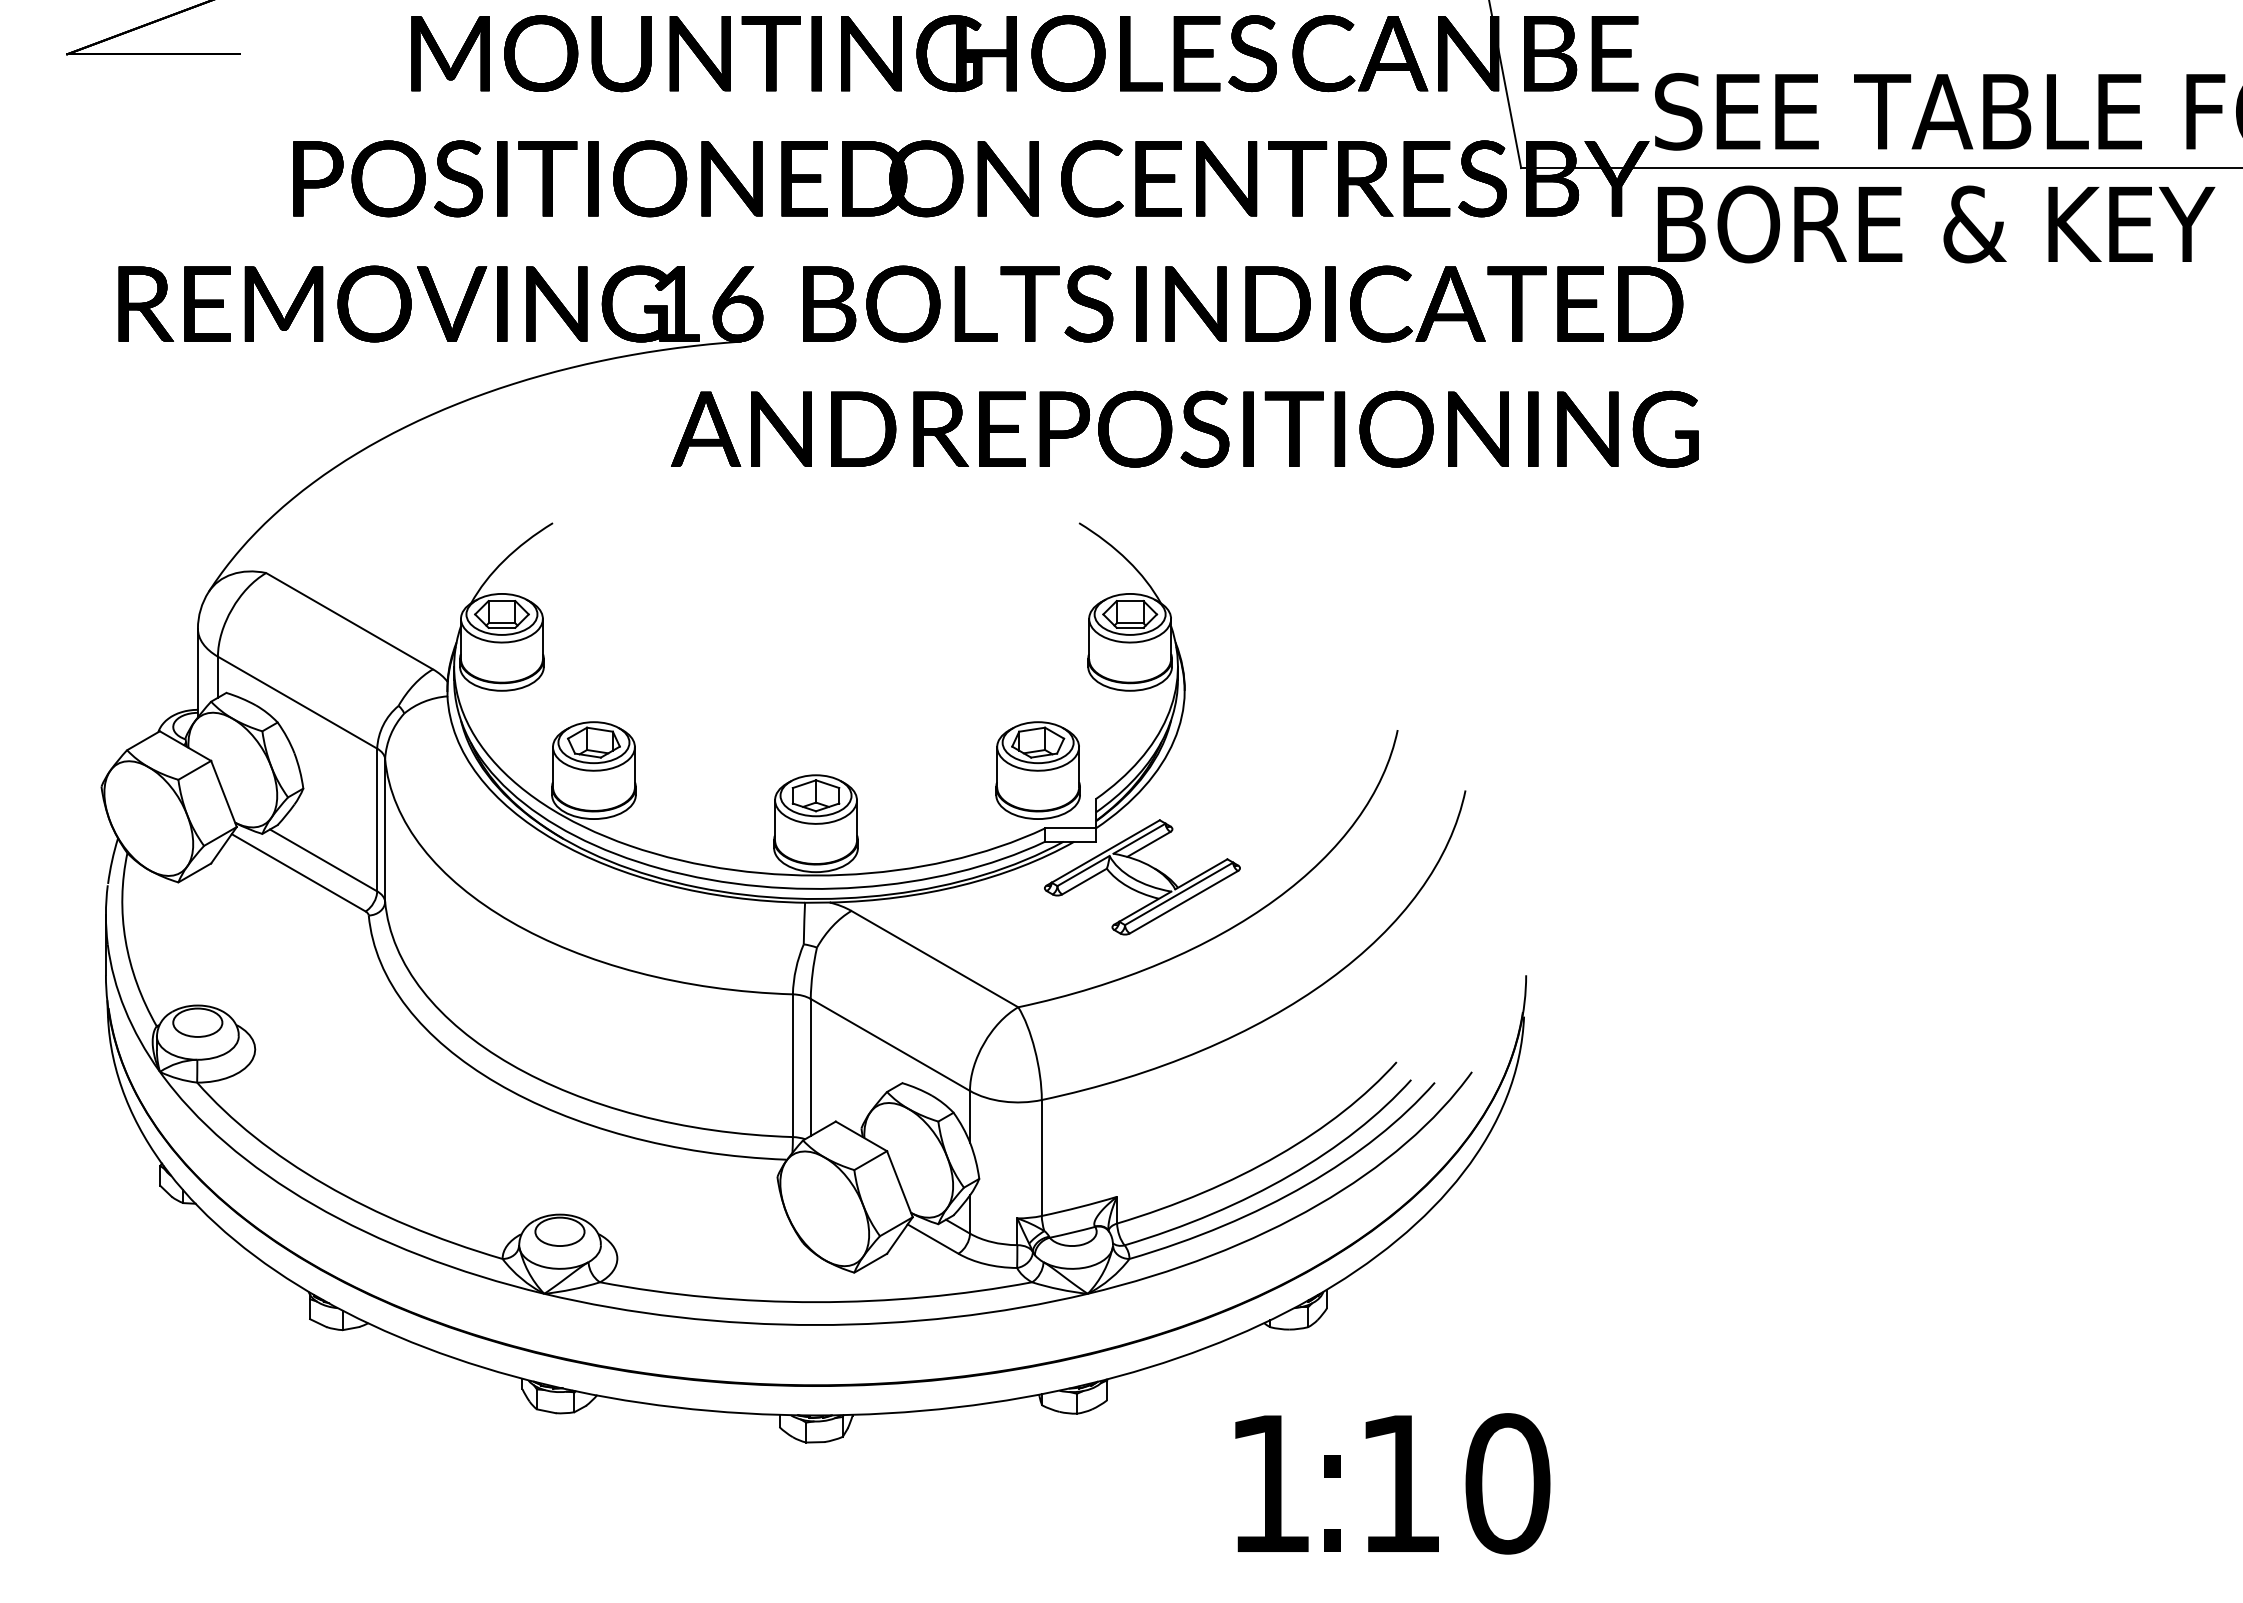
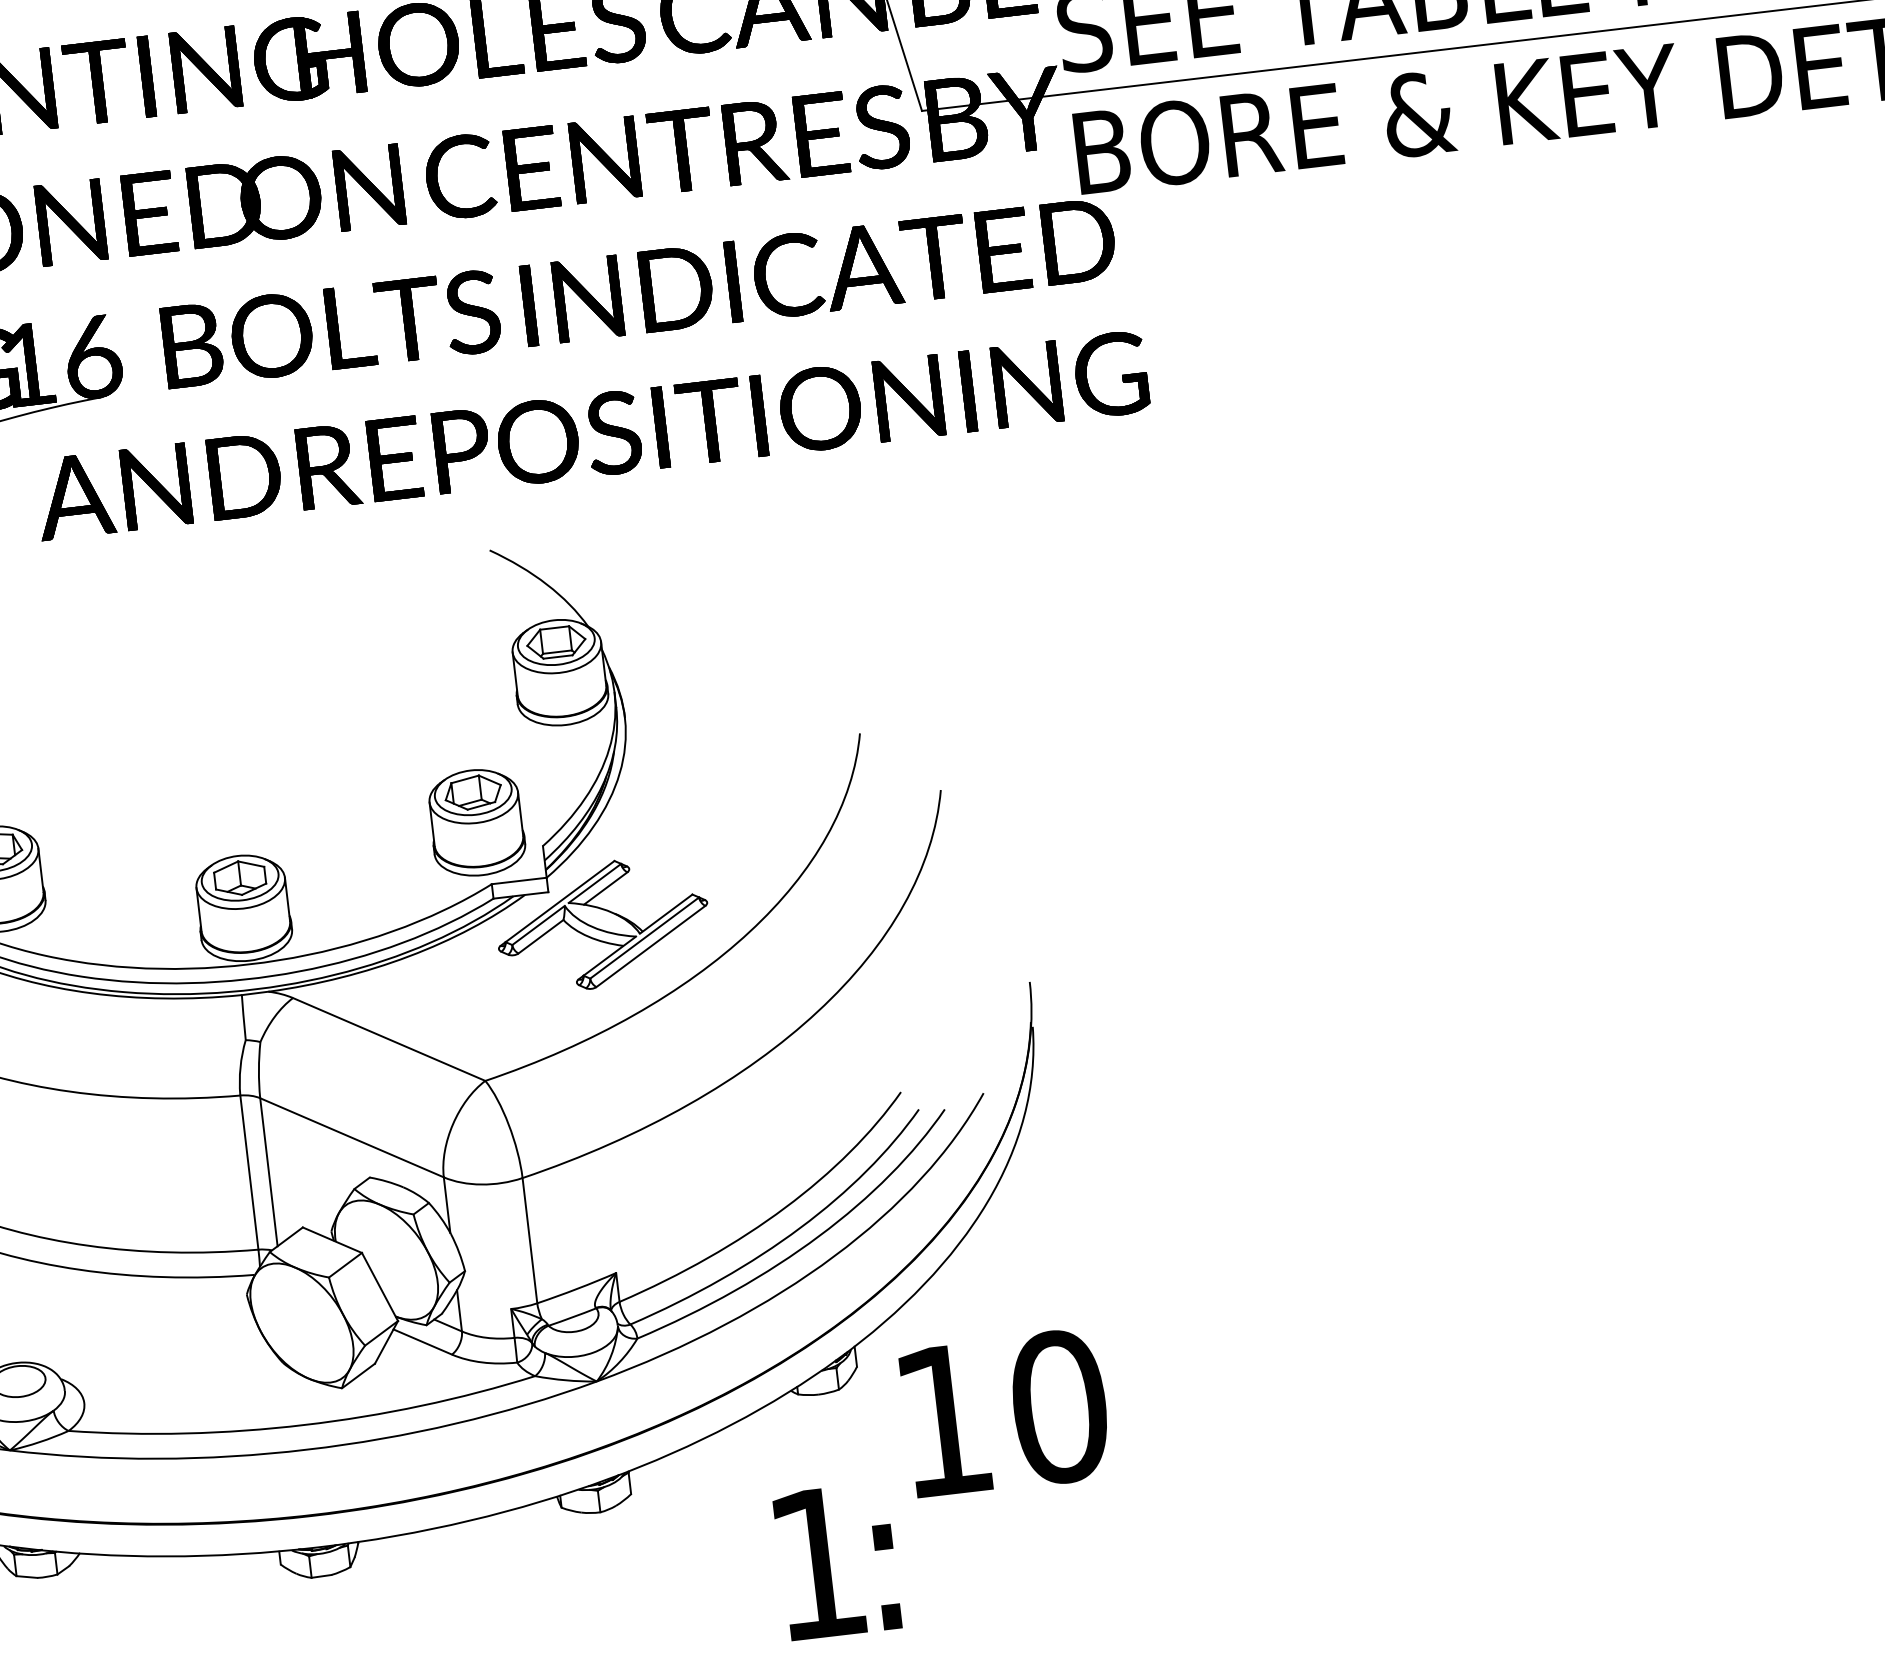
text: (1457, 1483) -> (1005, 1413), moved

